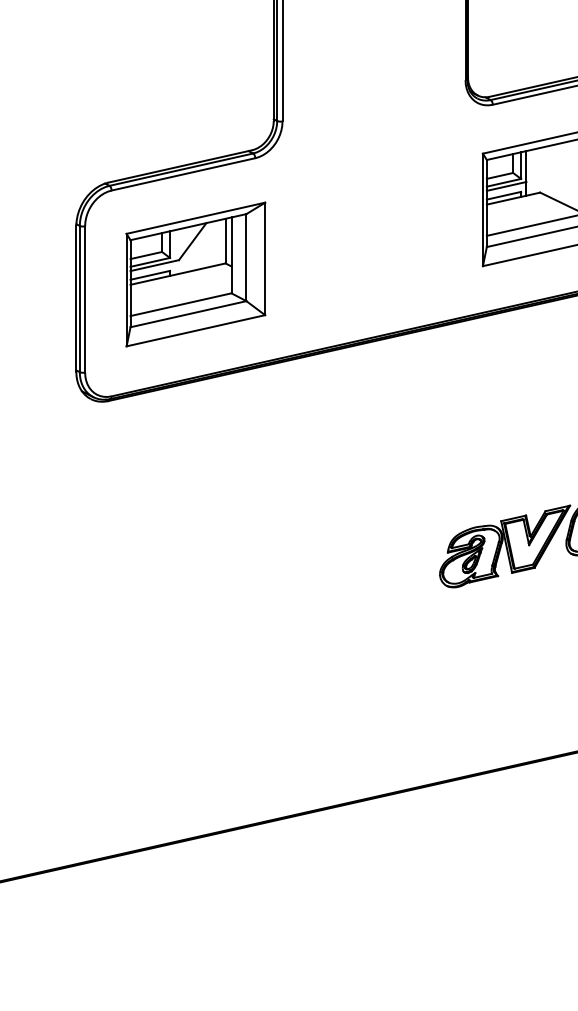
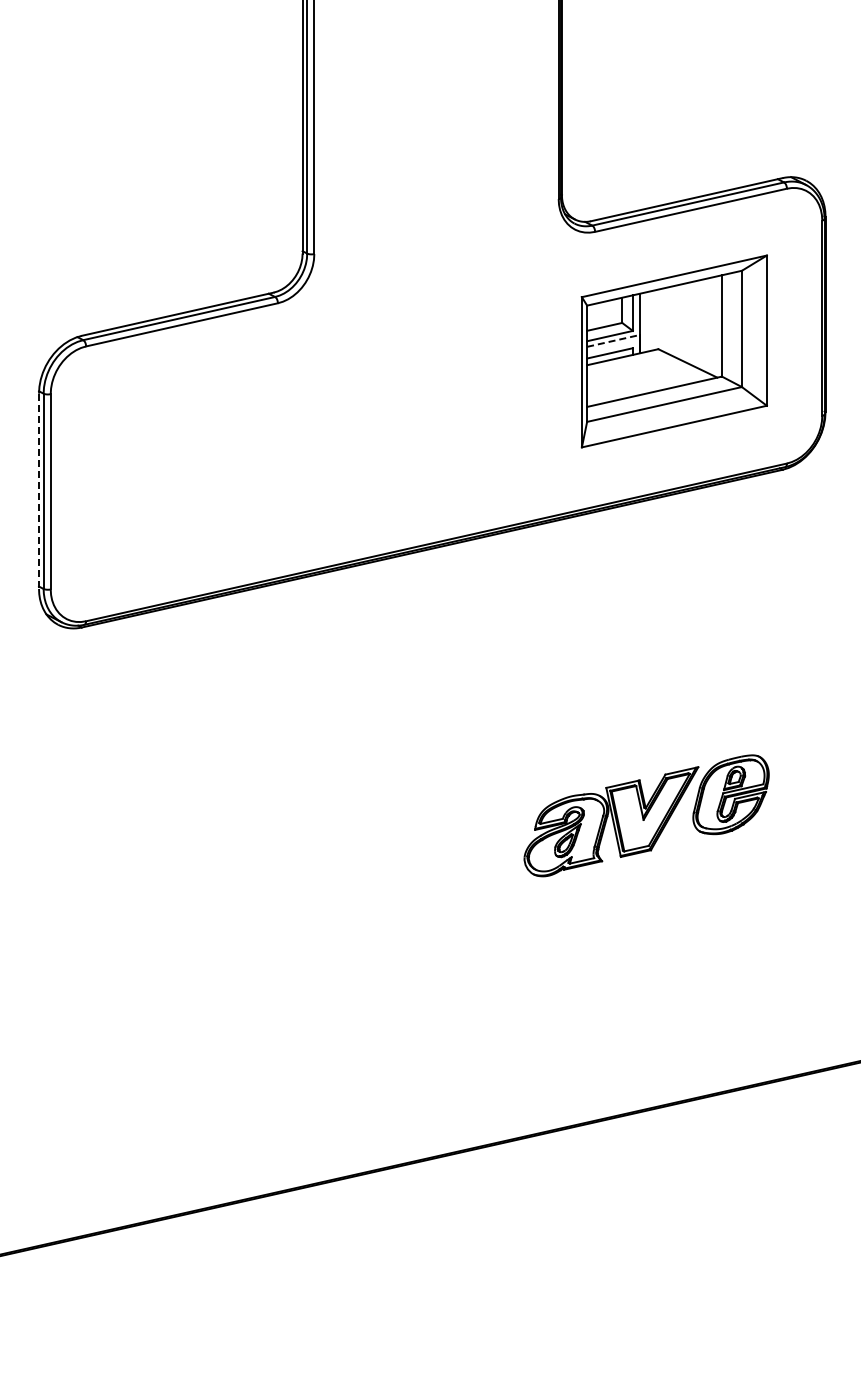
line: (507, 186) -> (614, 340), solid -> dashed
part: (195, 274) -> (198, 458), removed
line: (76, 299) -> (39, 491), solid -> dashed

